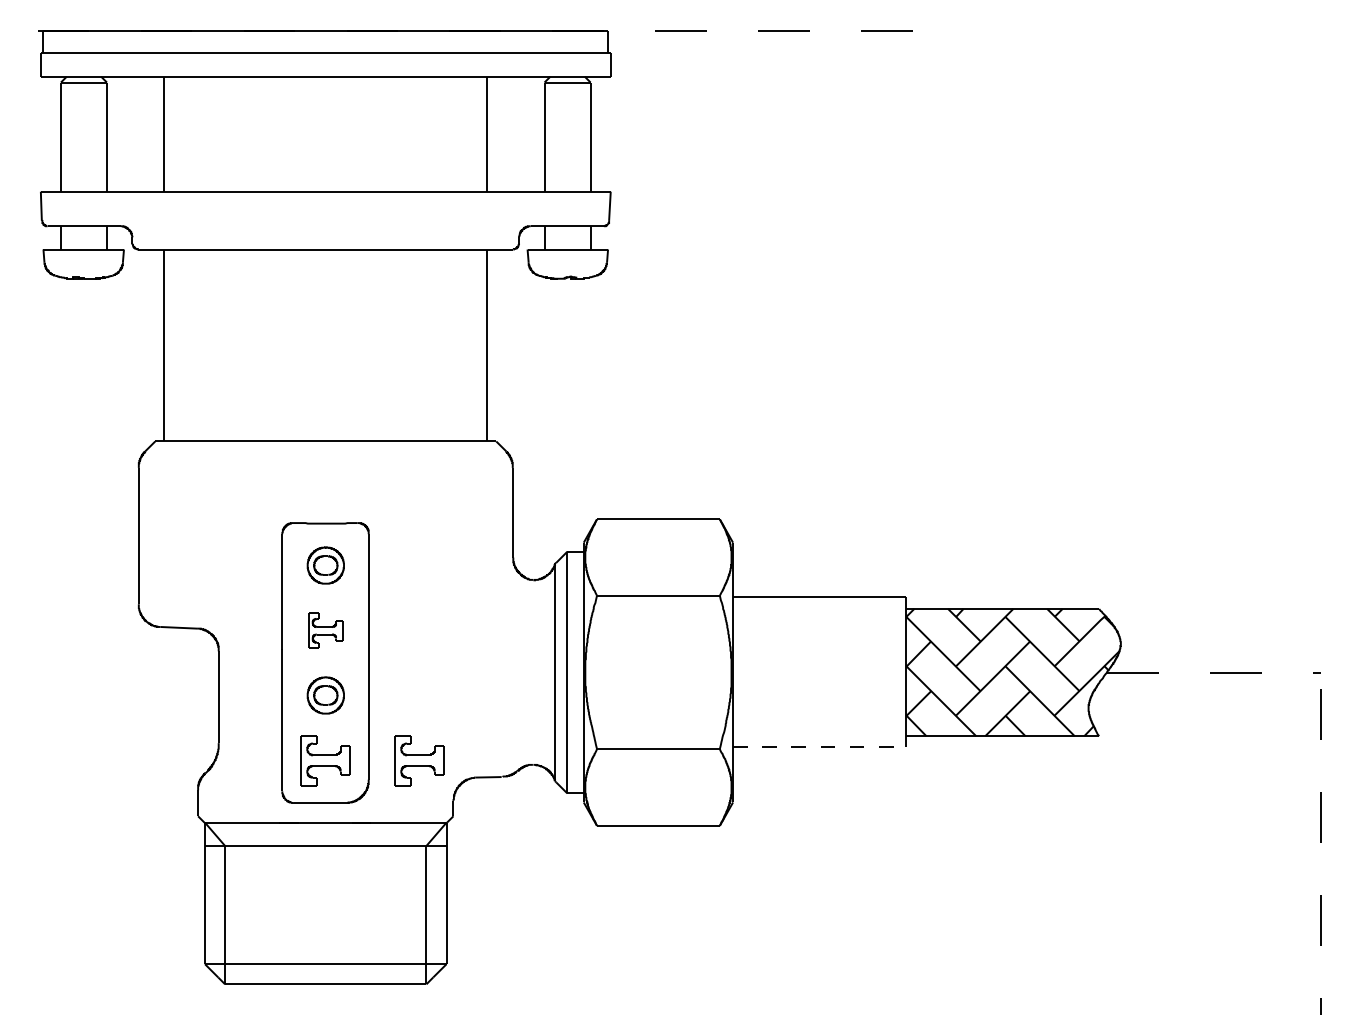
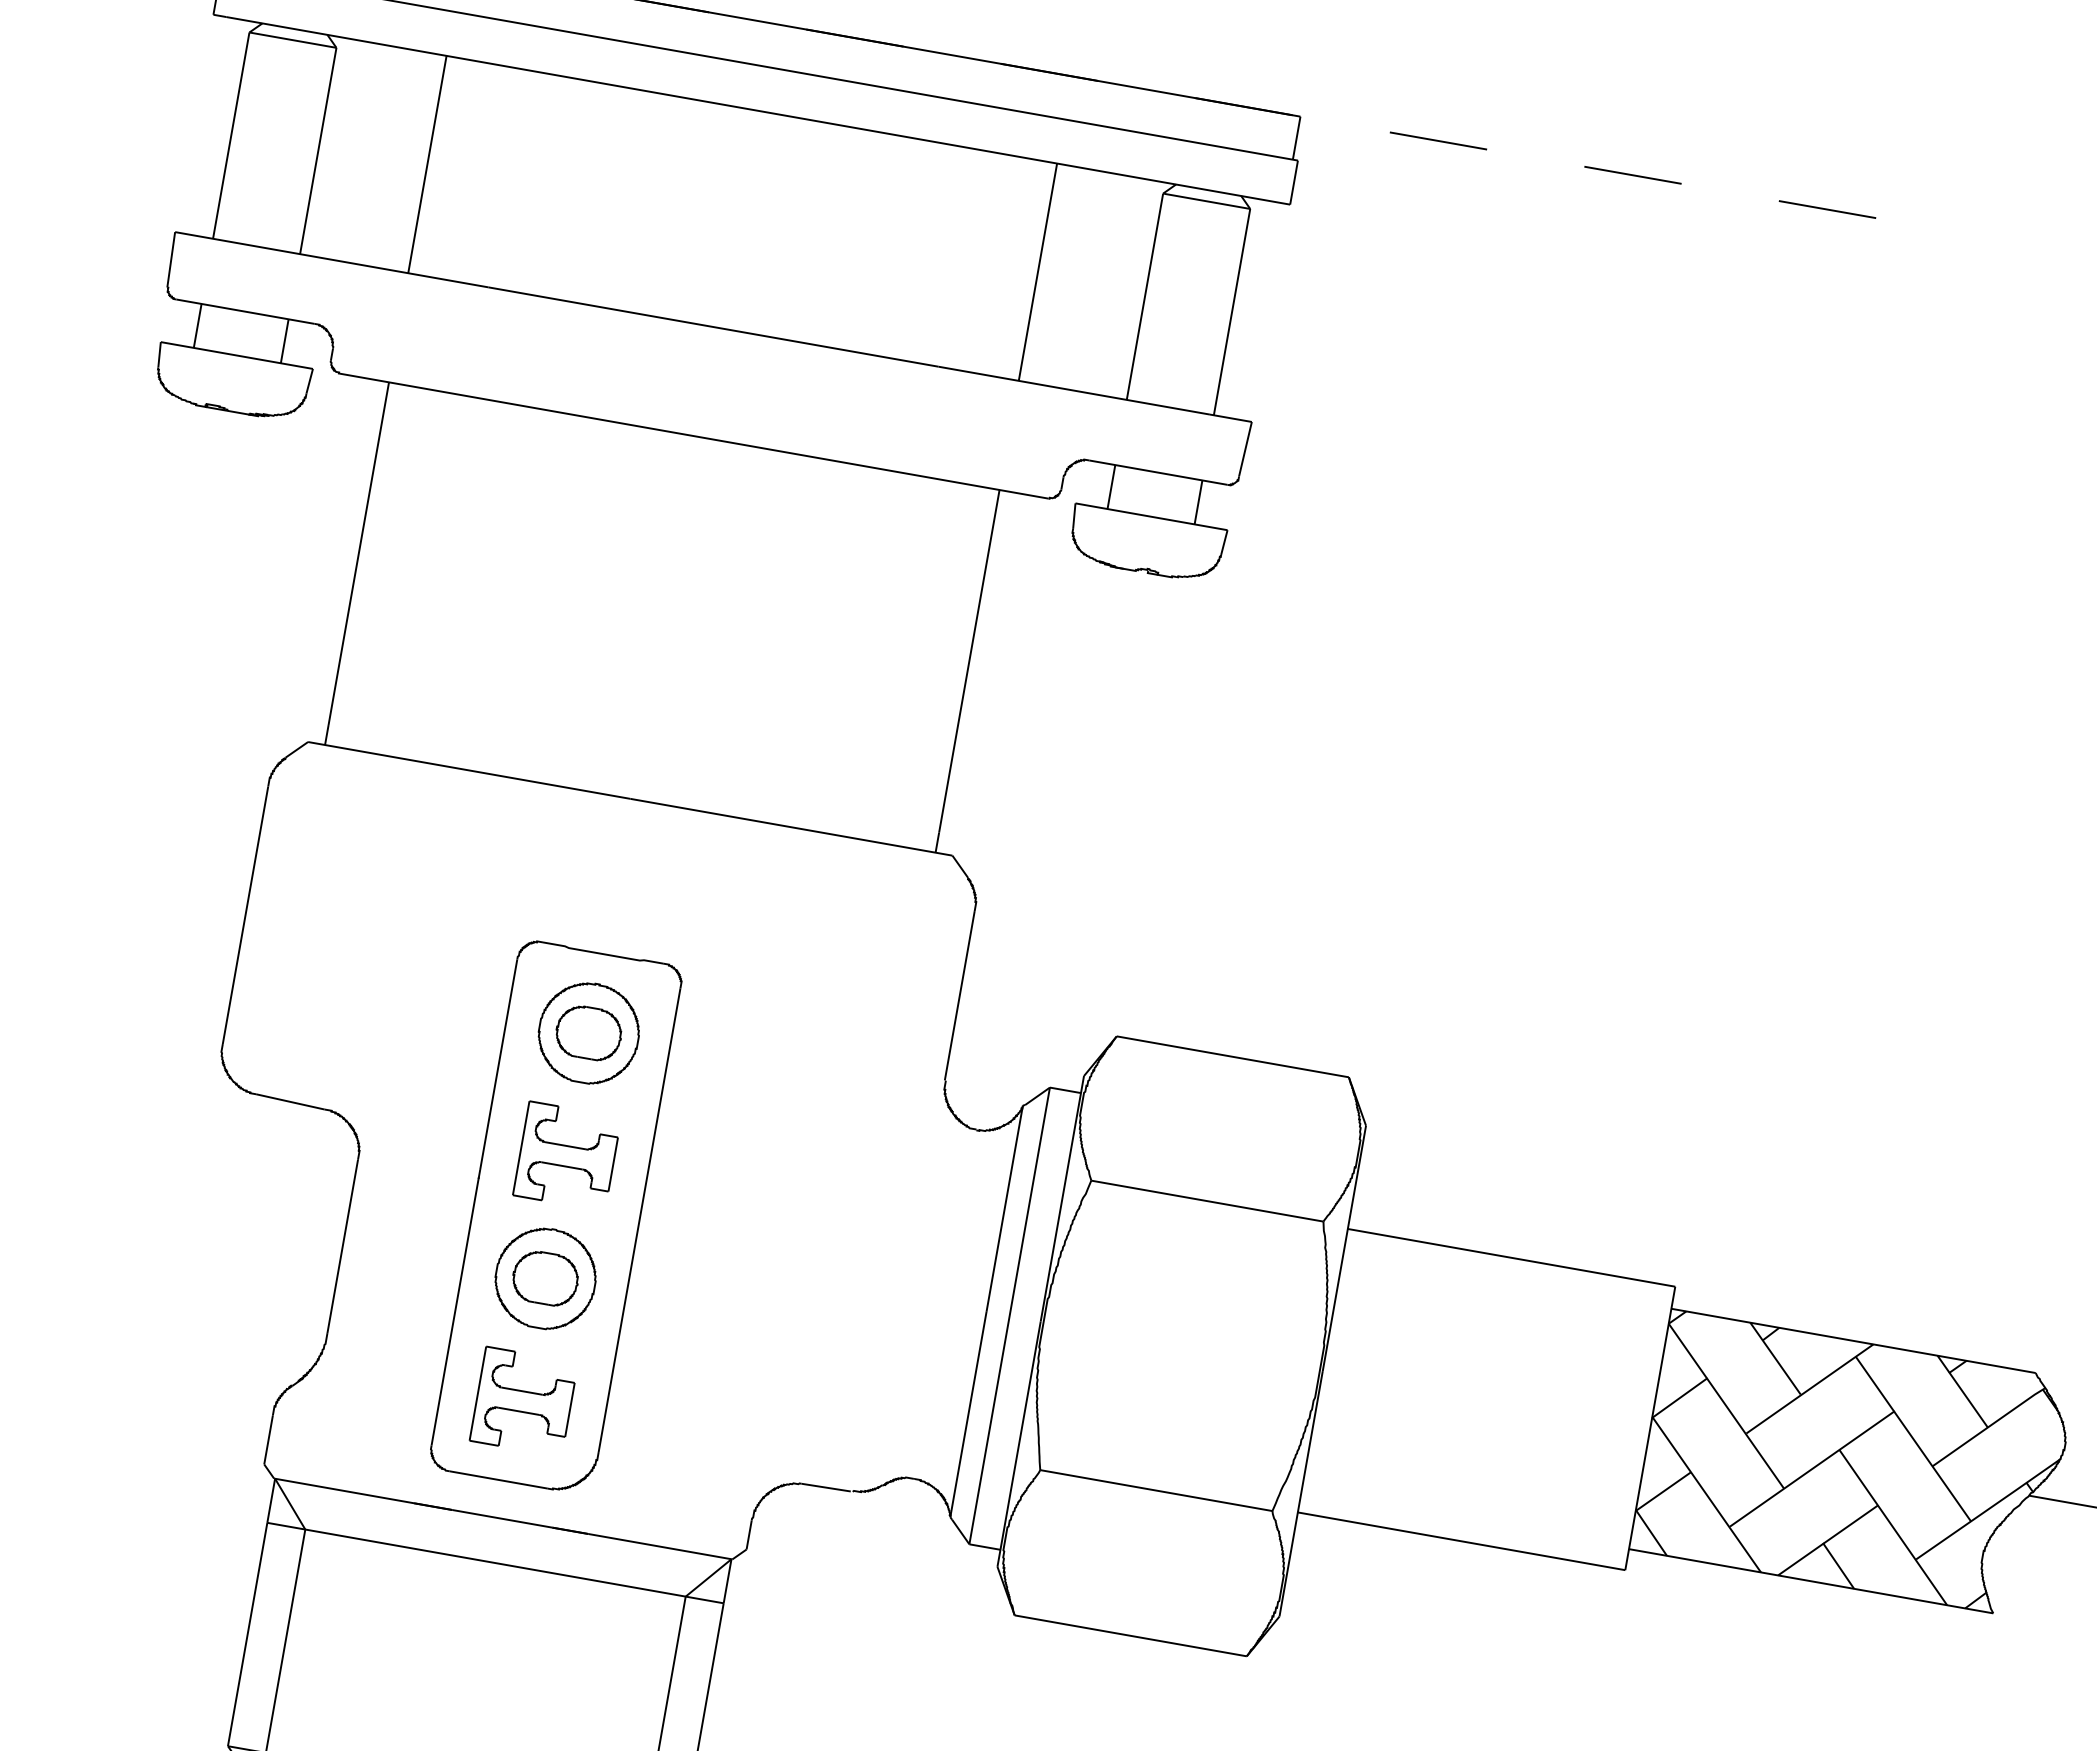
part: (325, 565) -> (588, 1033), size x1.43
part: (325, 630) -> (566, 1155), size x1.43
part: (325, 695) -> (545, 1278), size x1.43
line: (819, 747) -> (1461, 1541), dashed -> solid
part: (419, 760) -> (701, 1432), removed

